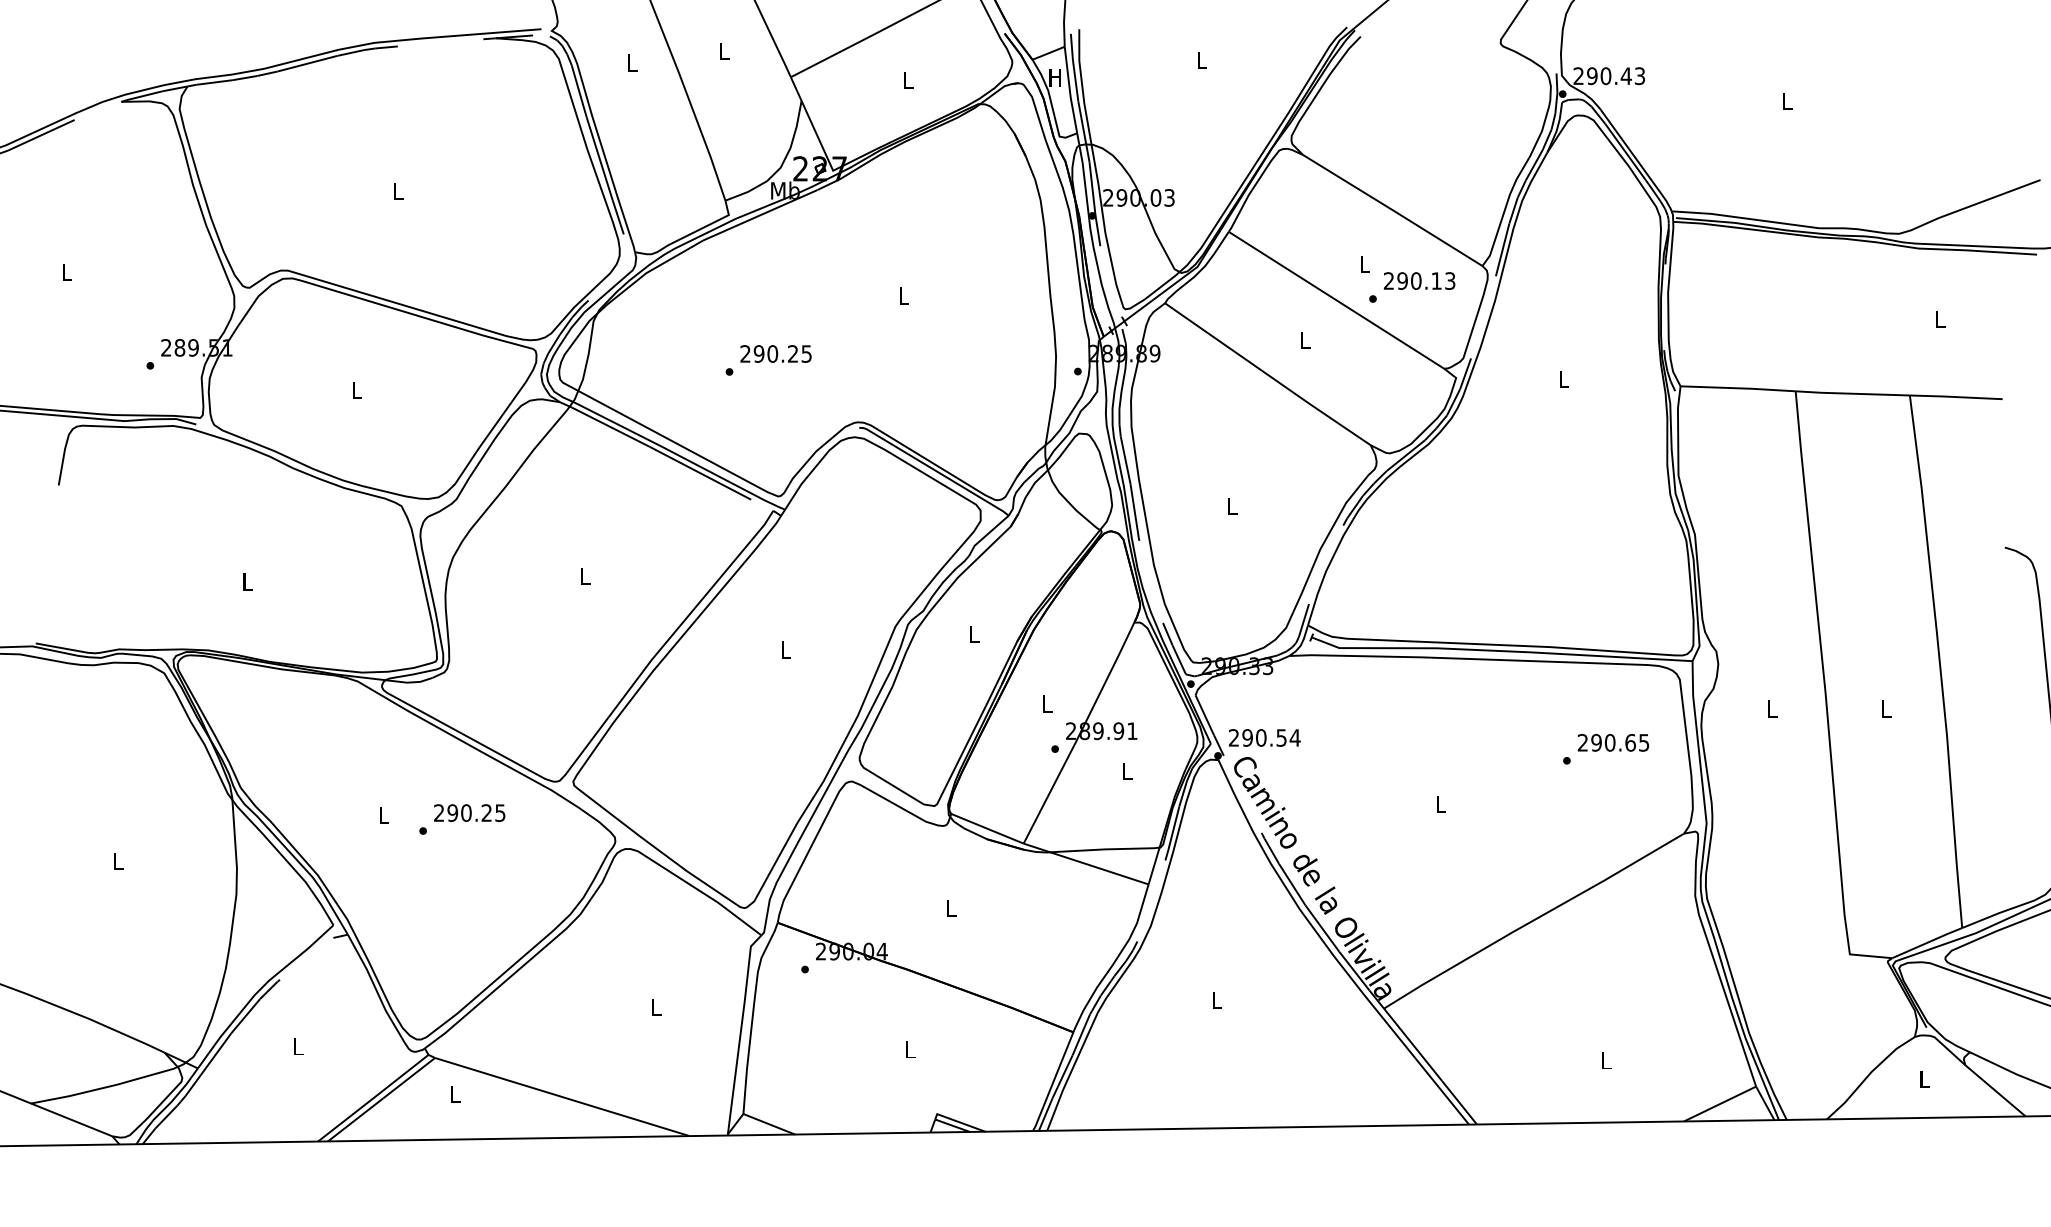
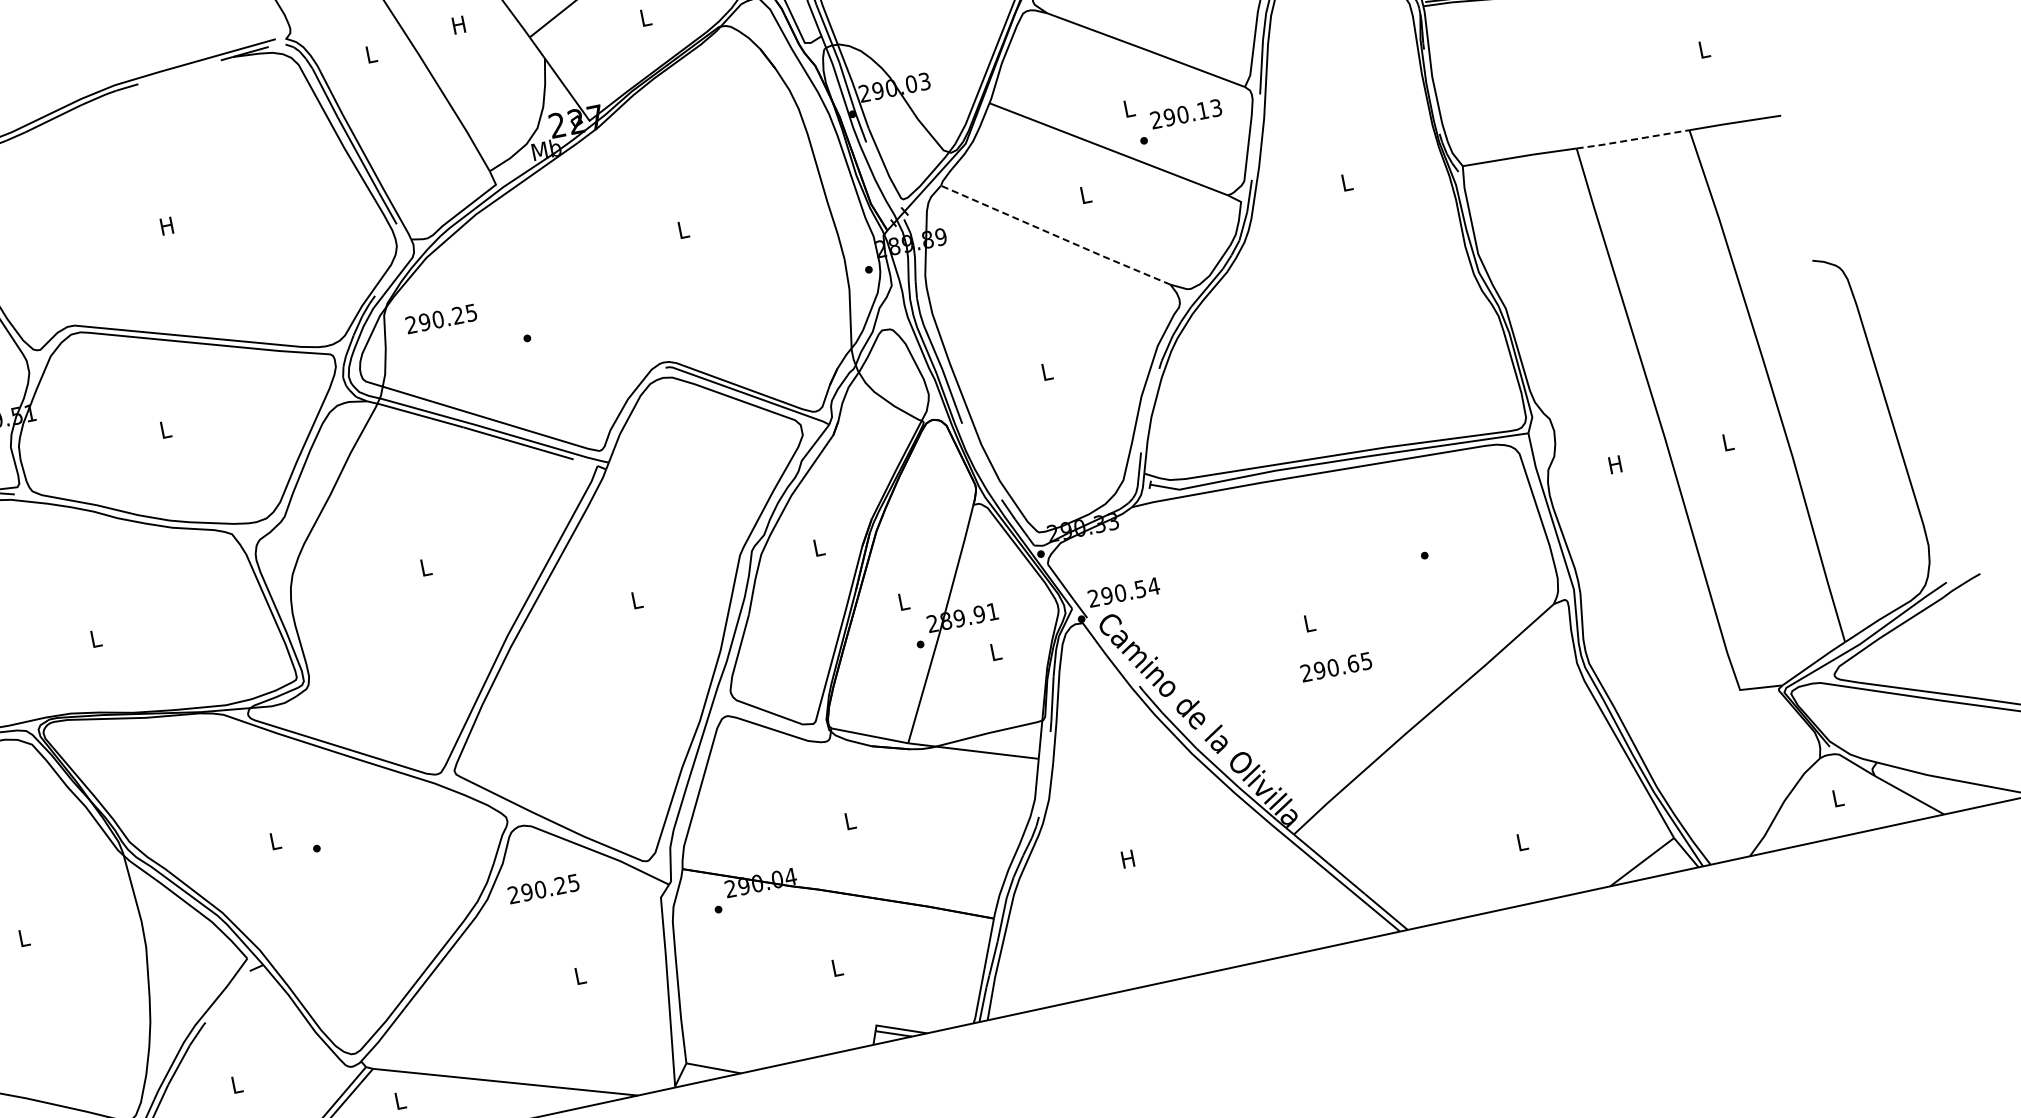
text: (723, 51) -> (458, 25), L -> H
text: (397, 191) -> (166, 226), L -> H
text: (775, 353) -> (440, 318), moved
line: (1268, 375) -> (1056, 236), solid -> dashed
line: (1852, 393) -> (1632, 139), solid -> dashed
text: (1771, 708) -> (1615, 464), L -> H
text: (1613, 742) -> (1336, 666), moved
text: (469, 812) -> (543, 888), moved
text: (1216, 1000) -> (1128, 859), L -> H

